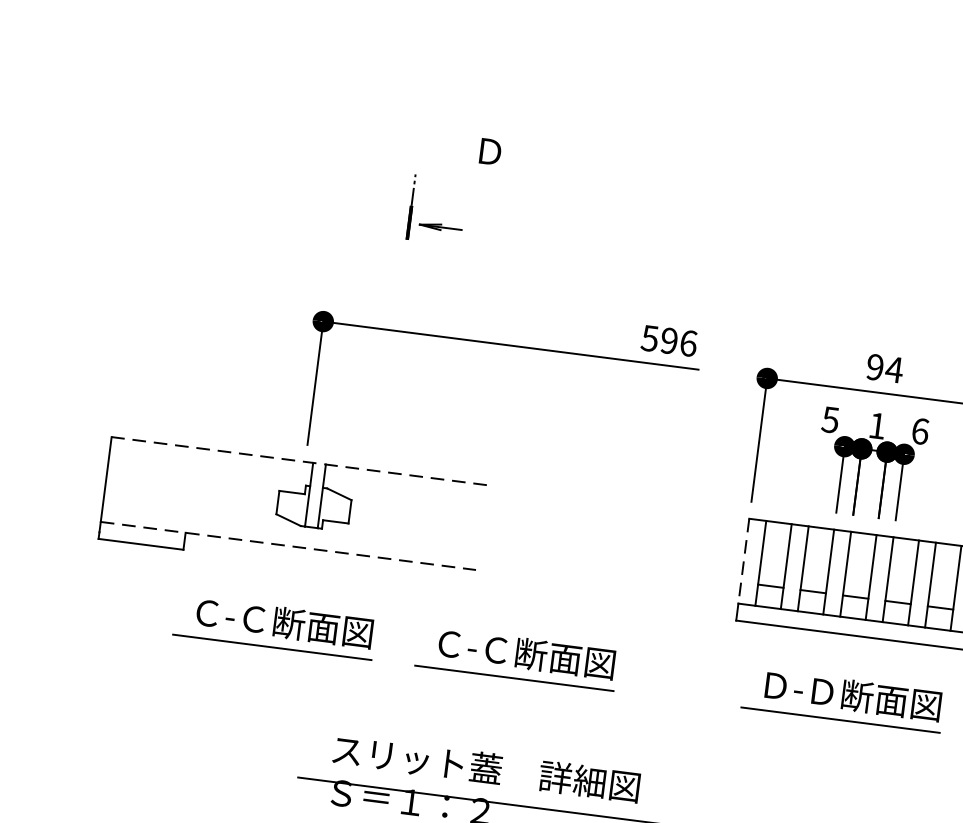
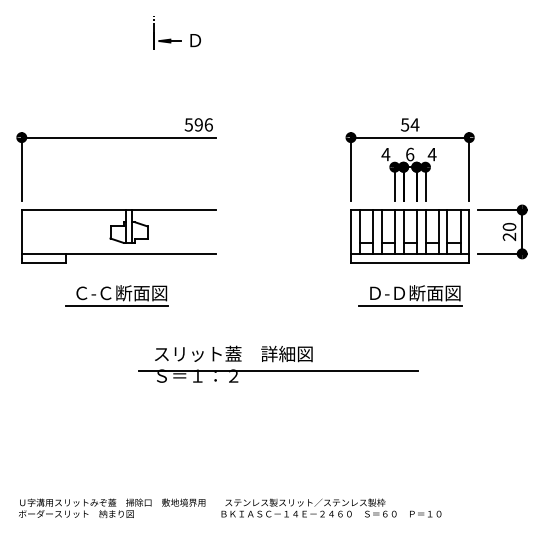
part: (439, 222) -> (169, 38), moved
part: (506, 346) -> (116, 138), moved
text: (876, 366) -> (405, 124), 94 -> 54
text: (829, 419) -> (385, 154), 5 -> 4
text: (878, 425) -> (410, 154), 1 -> 6
text: (918, 431) -> (431, 154), 6 -> 4
line: (298, 461) -> (118, 210), dashed -> solid
line: (288, 545) -> (118, 253), dashed -> solid
line: (744, 560) -> (351, 231), dashed -> solid
part: (515, 657) -> (241, 295), removed

